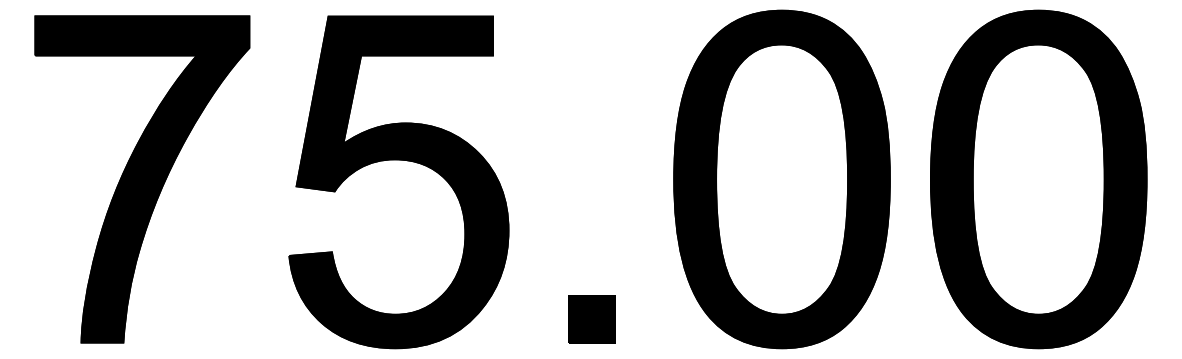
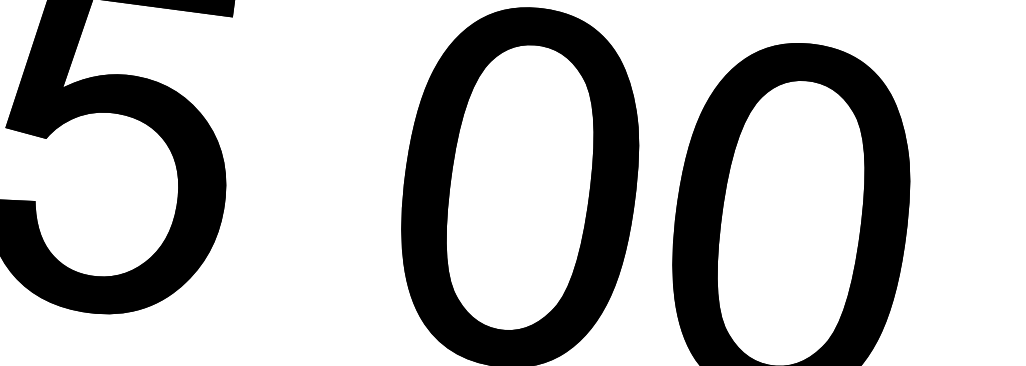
part: (591, 319) -> (299, 308), removed

